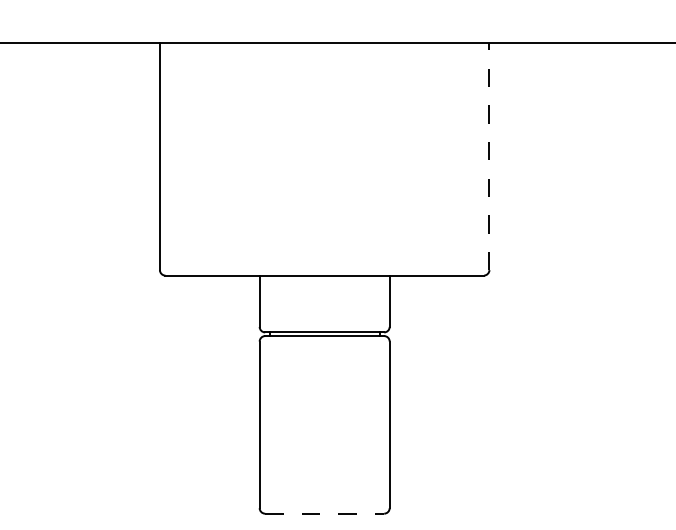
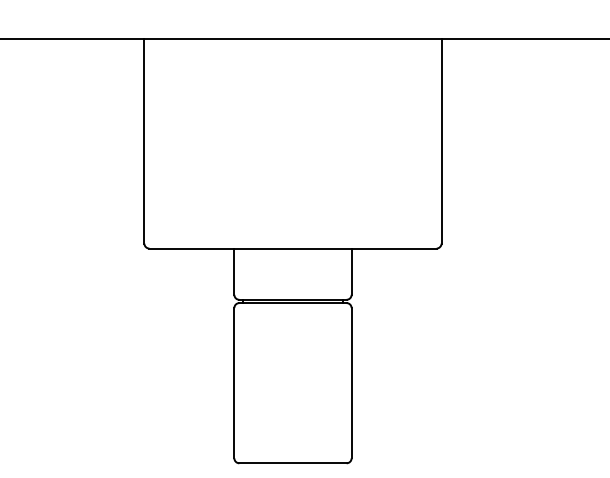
line: (489, 155) -> (441, 140), dashed -> solid
line: (325, 513) -> (293, 463), dashed -> solid

